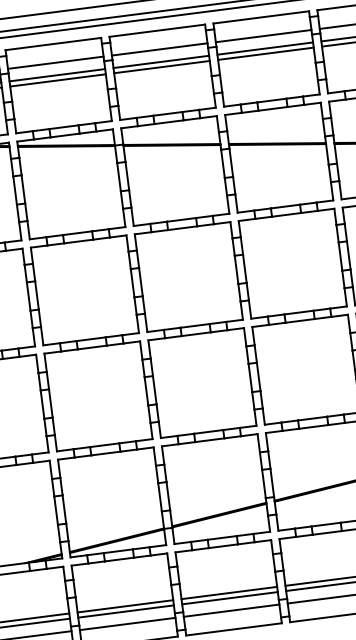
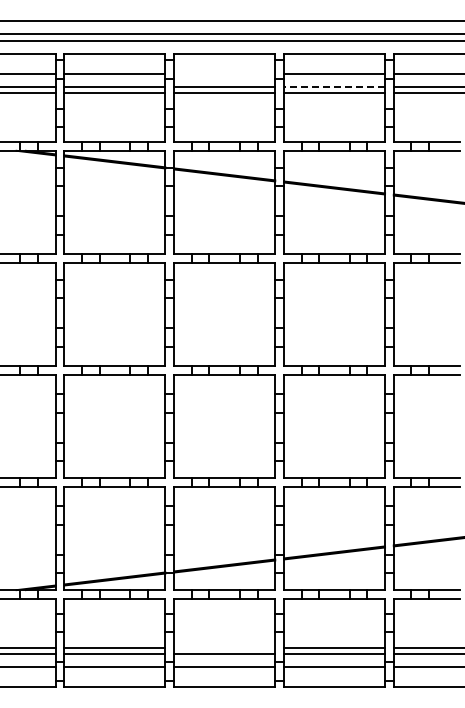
line: (265, 48) -> (334, 87), solid -> dashed
line: (159, 49) -> (224, 73), removed
line: (229, 593) -> (224, 648), removed

